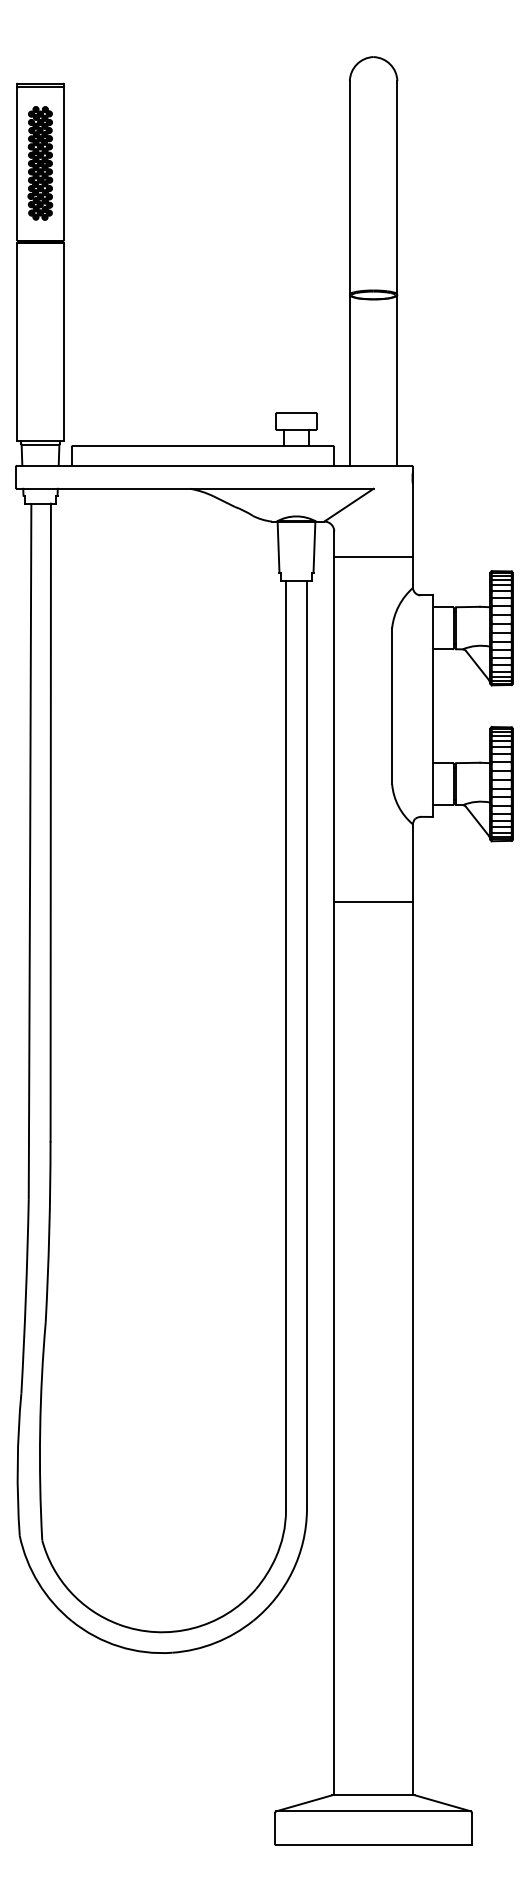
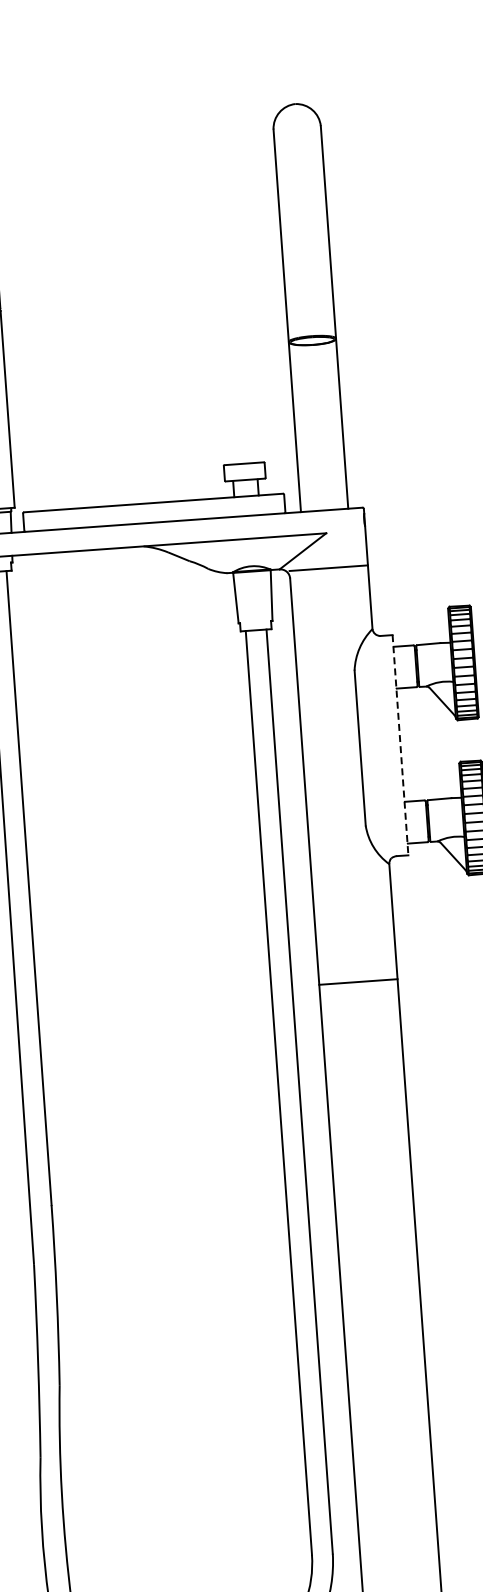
line: (373, 556) -> (328, 567), moved
line: (432, 706) -> (400, 745), solid -> dashed
line: (373, 902) -> (358, 982), moved

